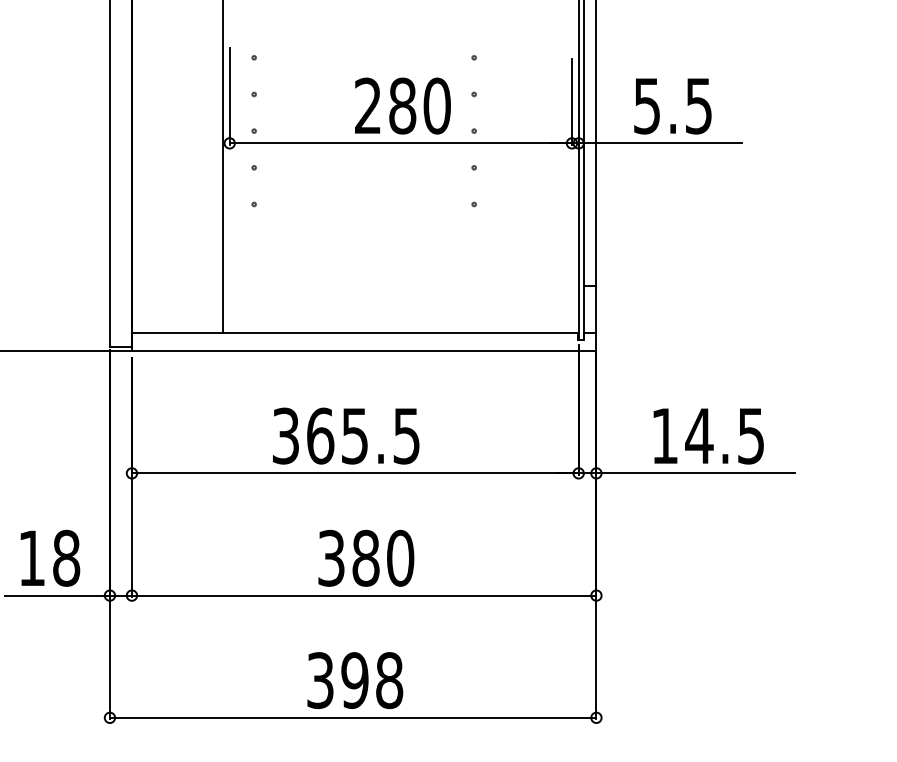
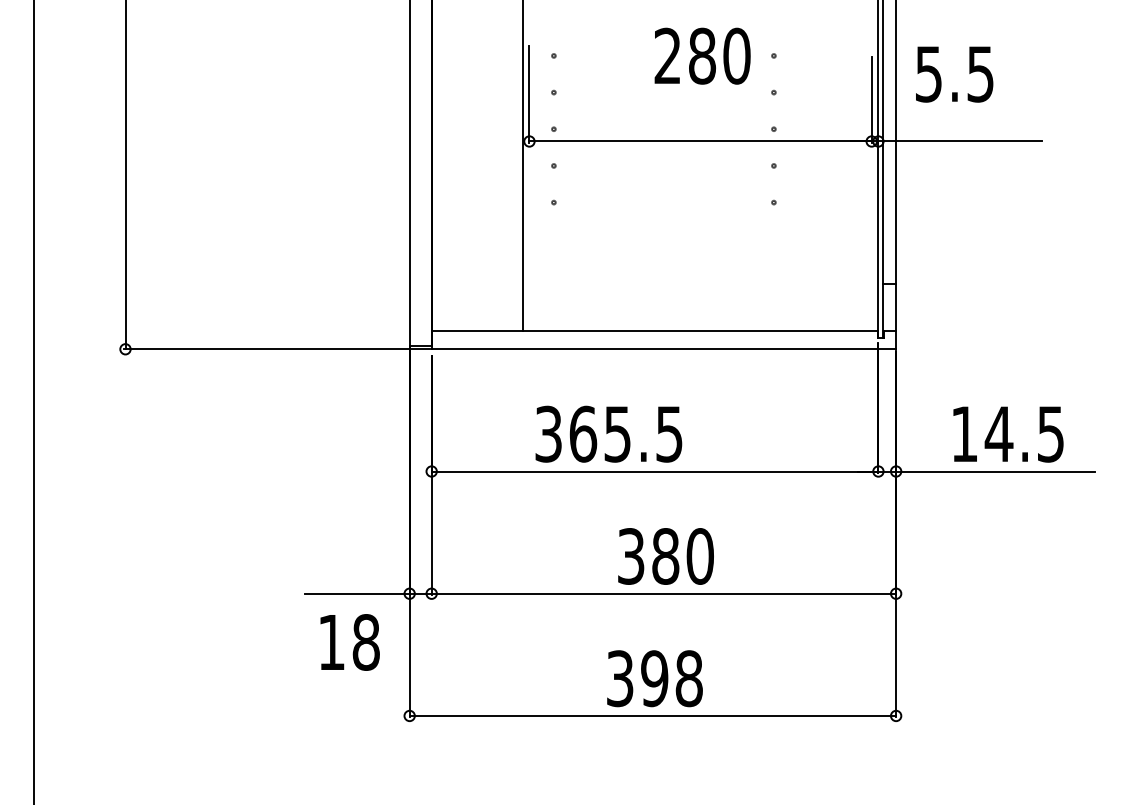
text: (402, 105) -> (702, 55), moved
text: (672, 106) -> (954, 74), moved
text: (345, 435) -> (608, 433), moved
text: (49, 558) -> (349, 642), moved

